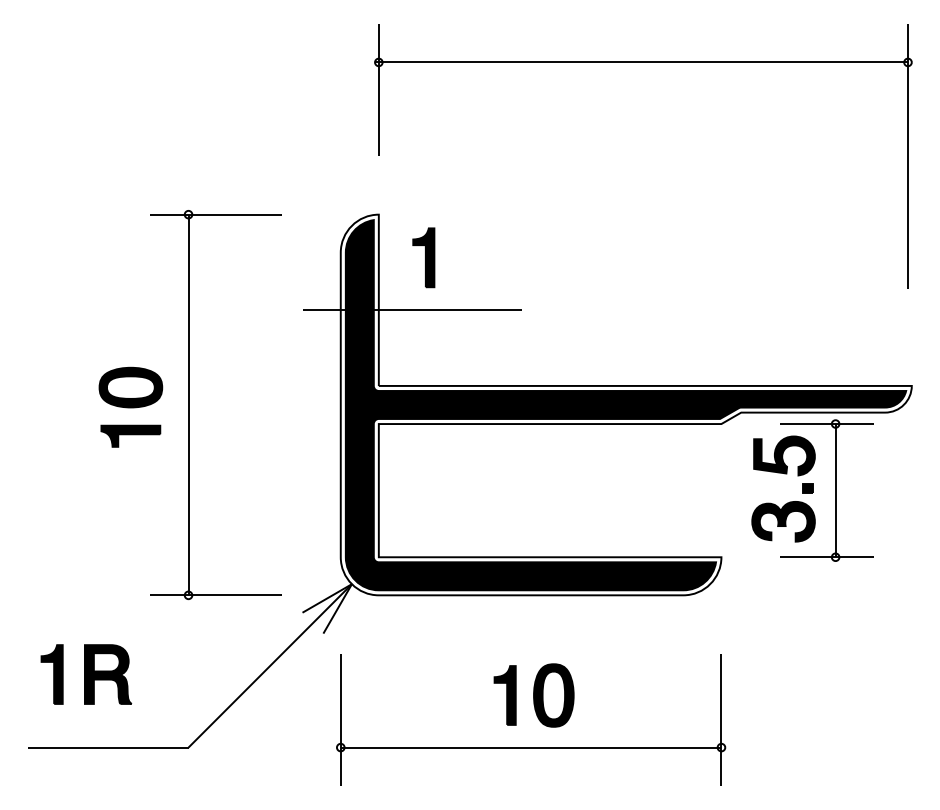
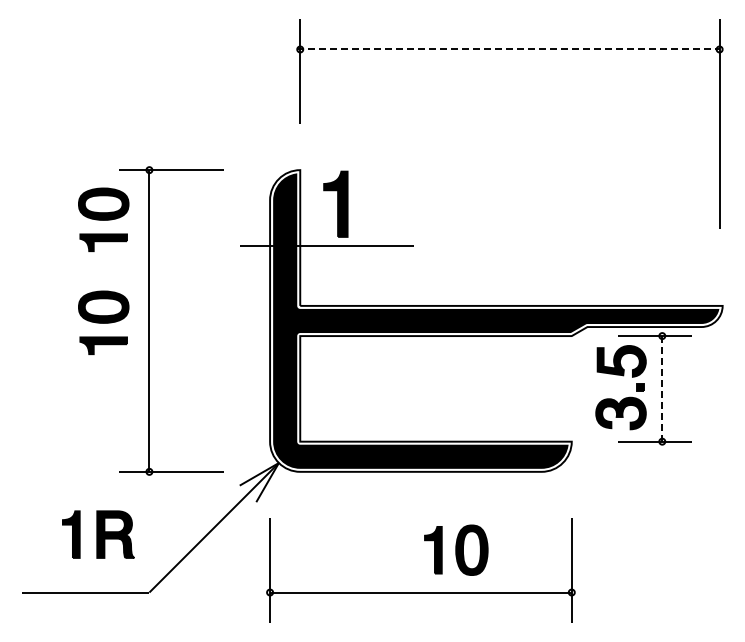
line: (641, 62) -> (508, 49), solid -> dashed
part: (423, 258) -> (335, 204), size x1.4
part: (130, 276) -> (103, 219), added
line: (835, 490) -> (662, 388), solid -> dashed
part: (86, 674) -> (98, 534), moved
part: (534, 694) -> (456, 549), moved

